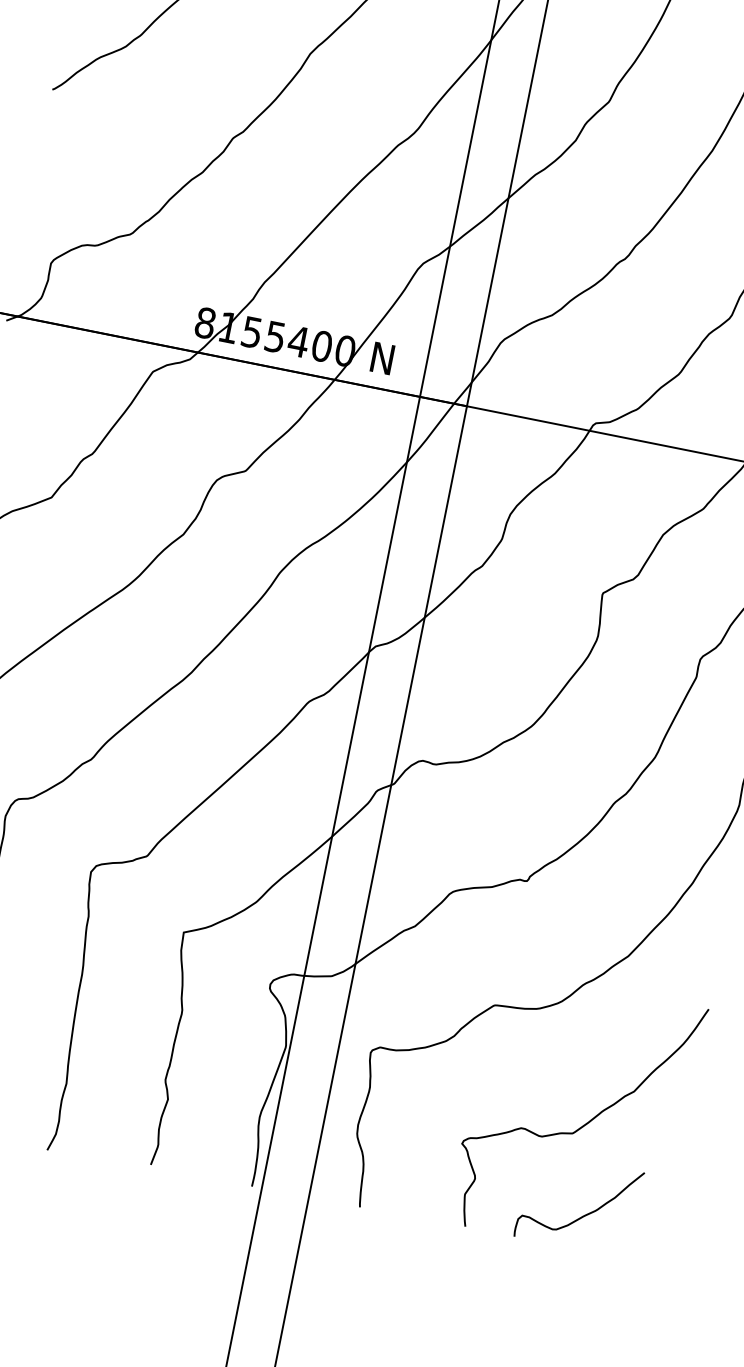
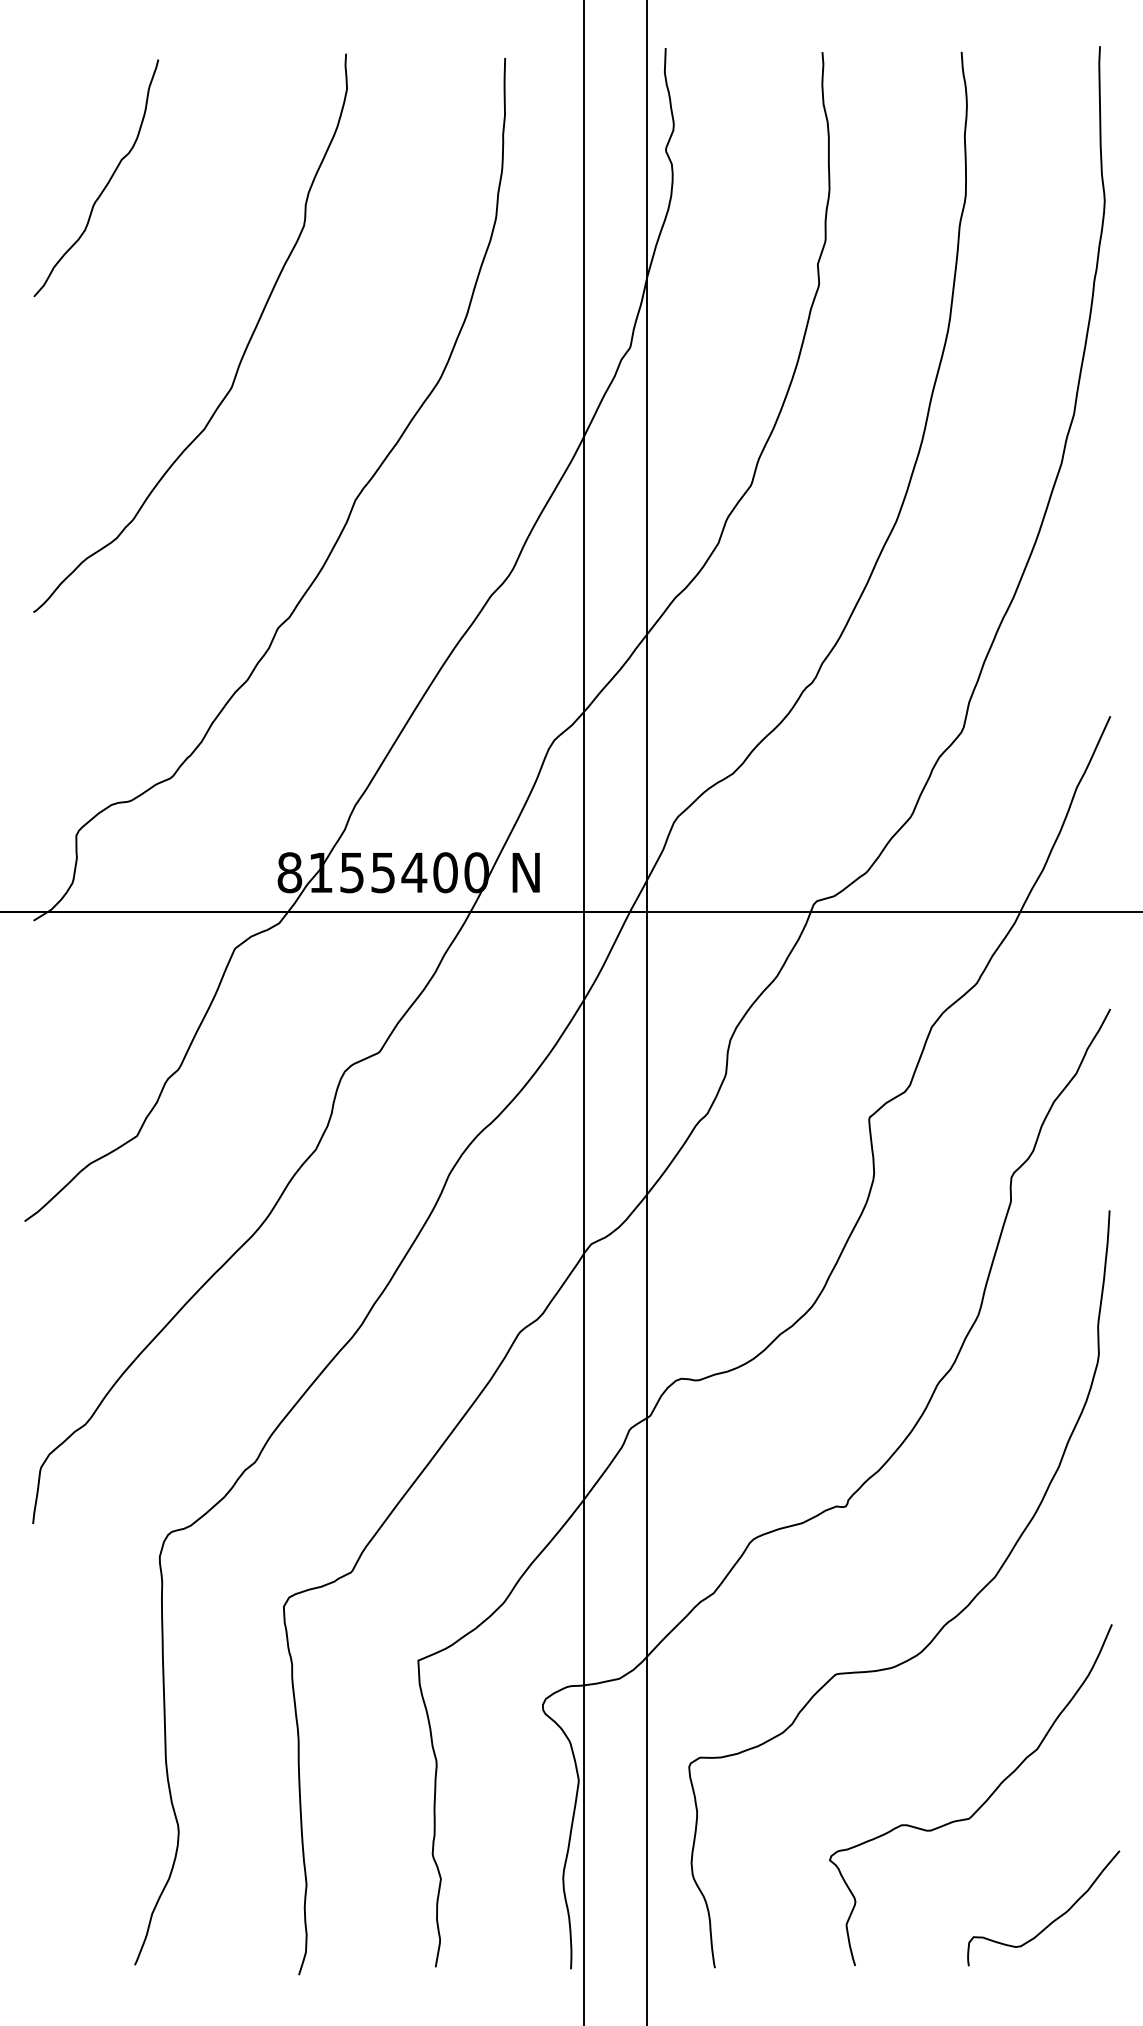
curve: (583, 1215) -> (1051, 1921), moved

